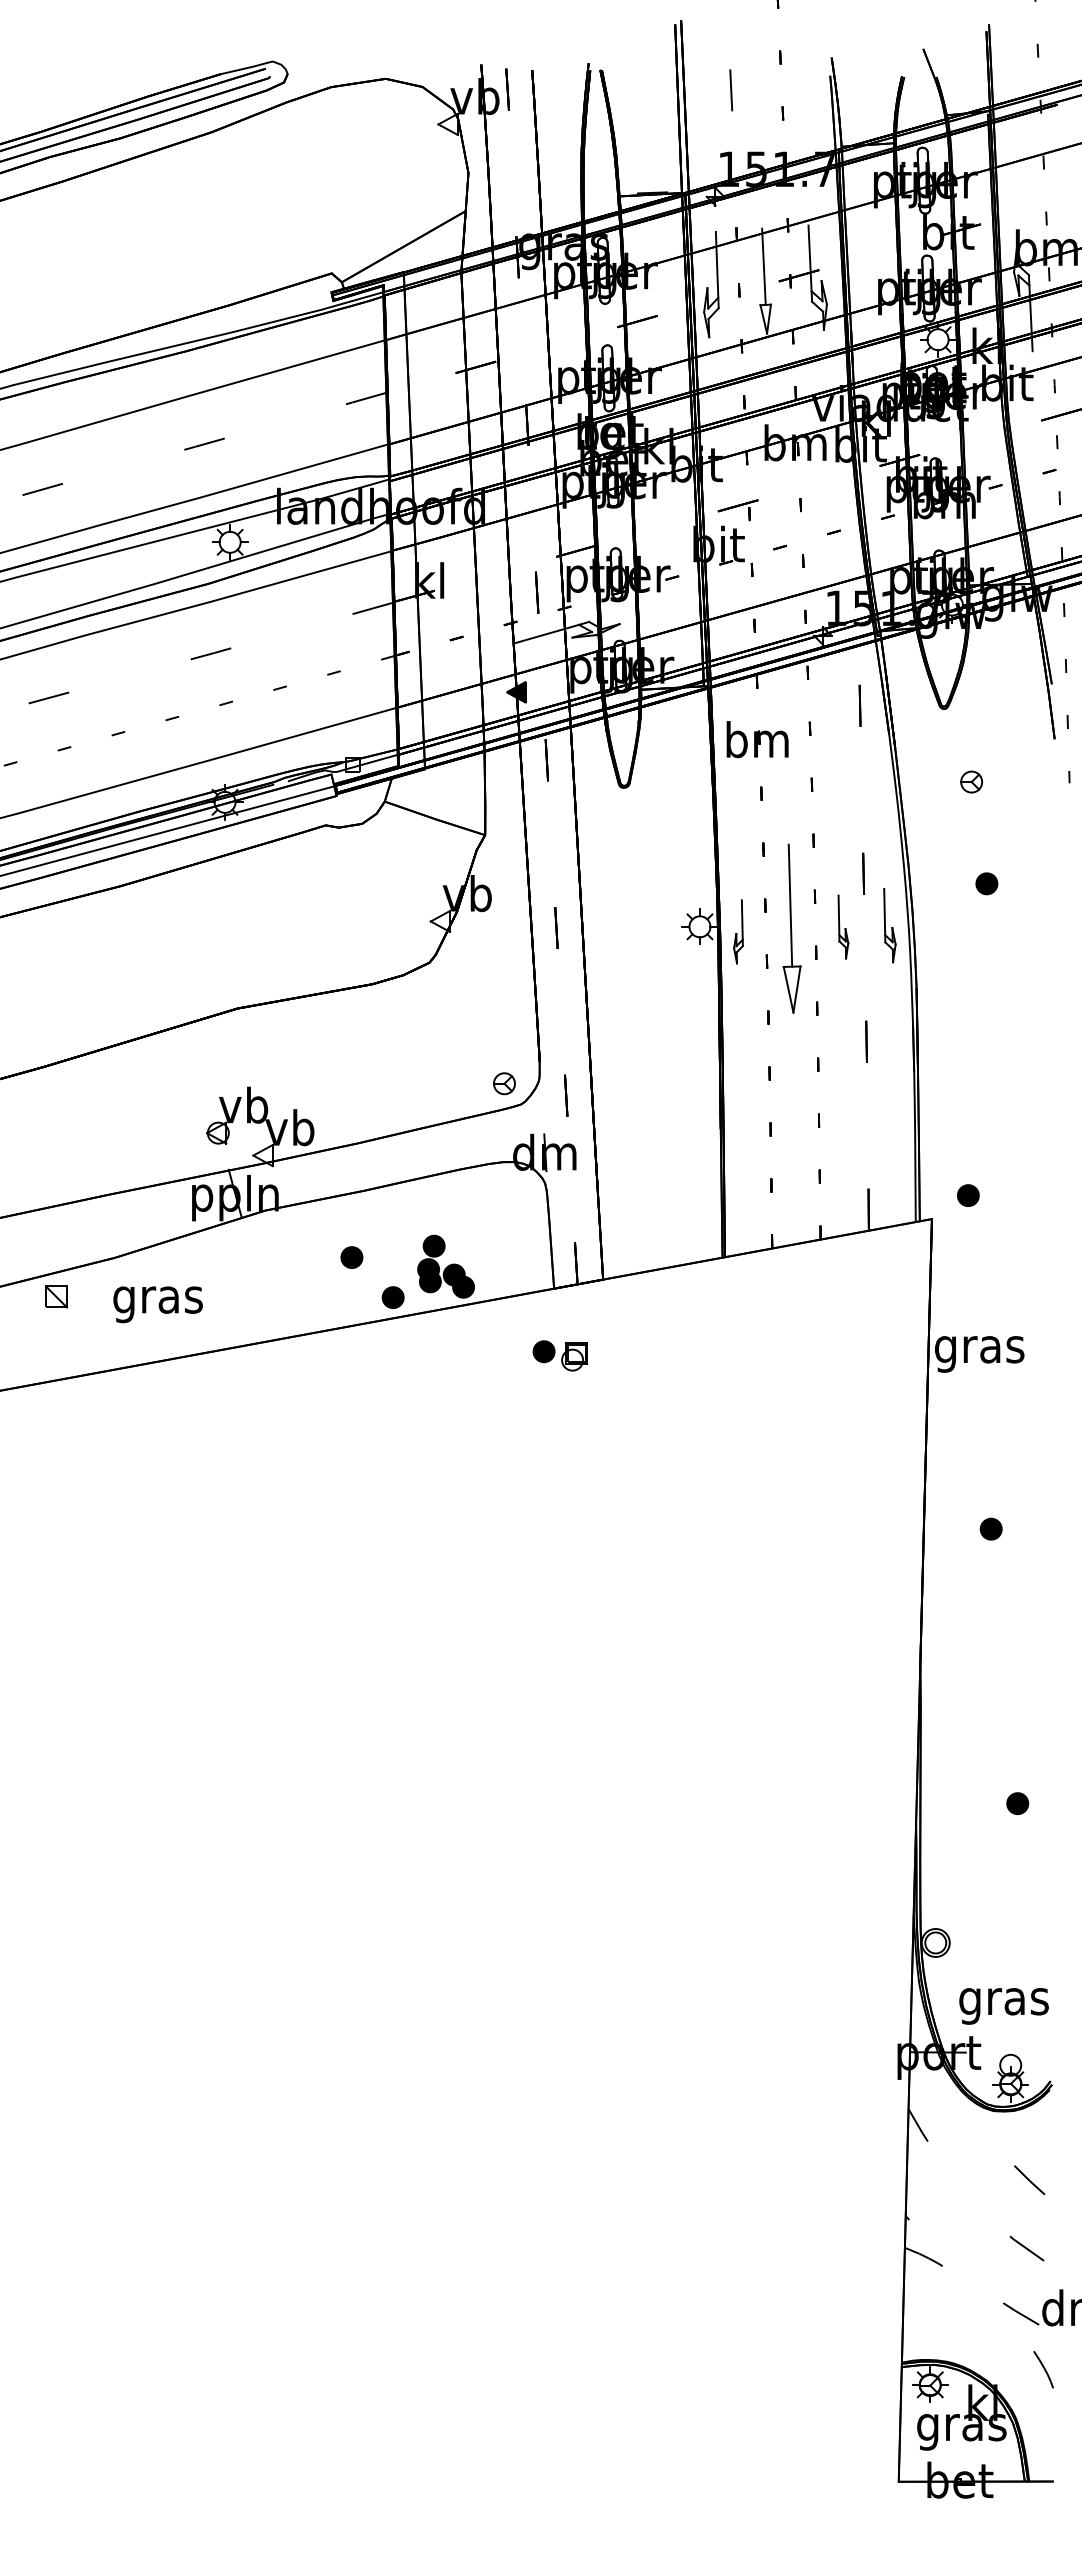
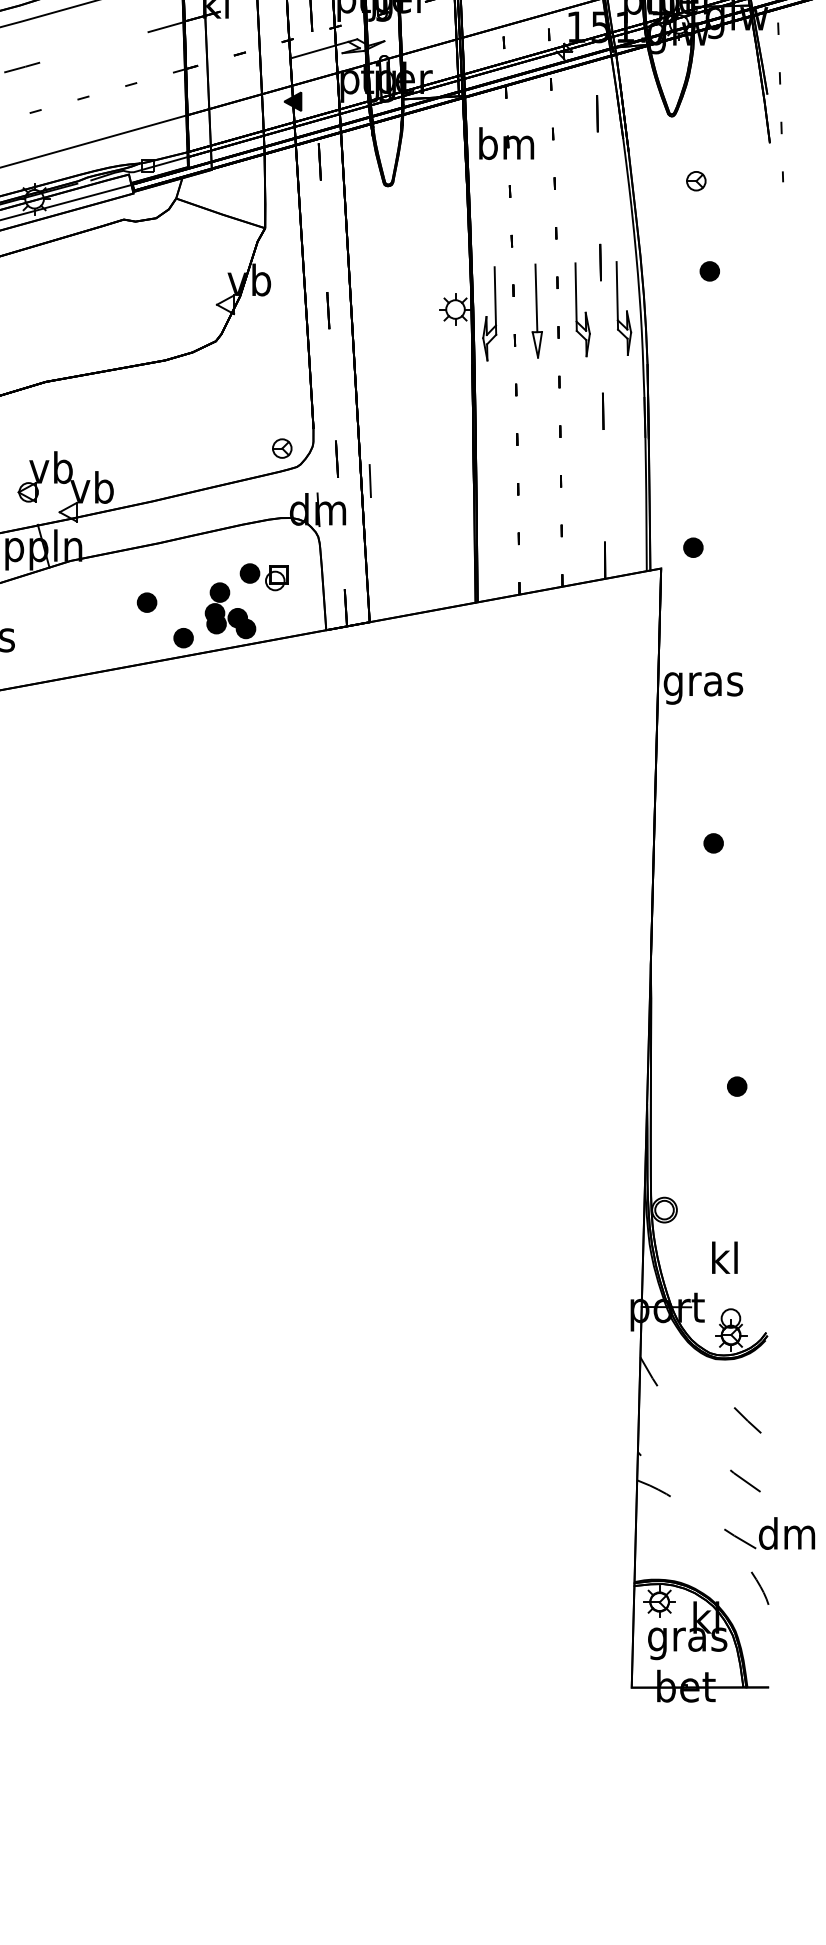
part: (889, 925) -> (623, 308), size x1.43
part: (843, 926) -> (582, 309), size x1.67
part: (792, 928) -> (537, 311), size x0.62
part: (738, 931) -> (489, 313), size x1.67
line: (603, 1120) -> (370, 481), added
part: (559, 1355) -> (263, 576), moved
text: (1003, 2001) -> (724, 1262), gras -> kl

